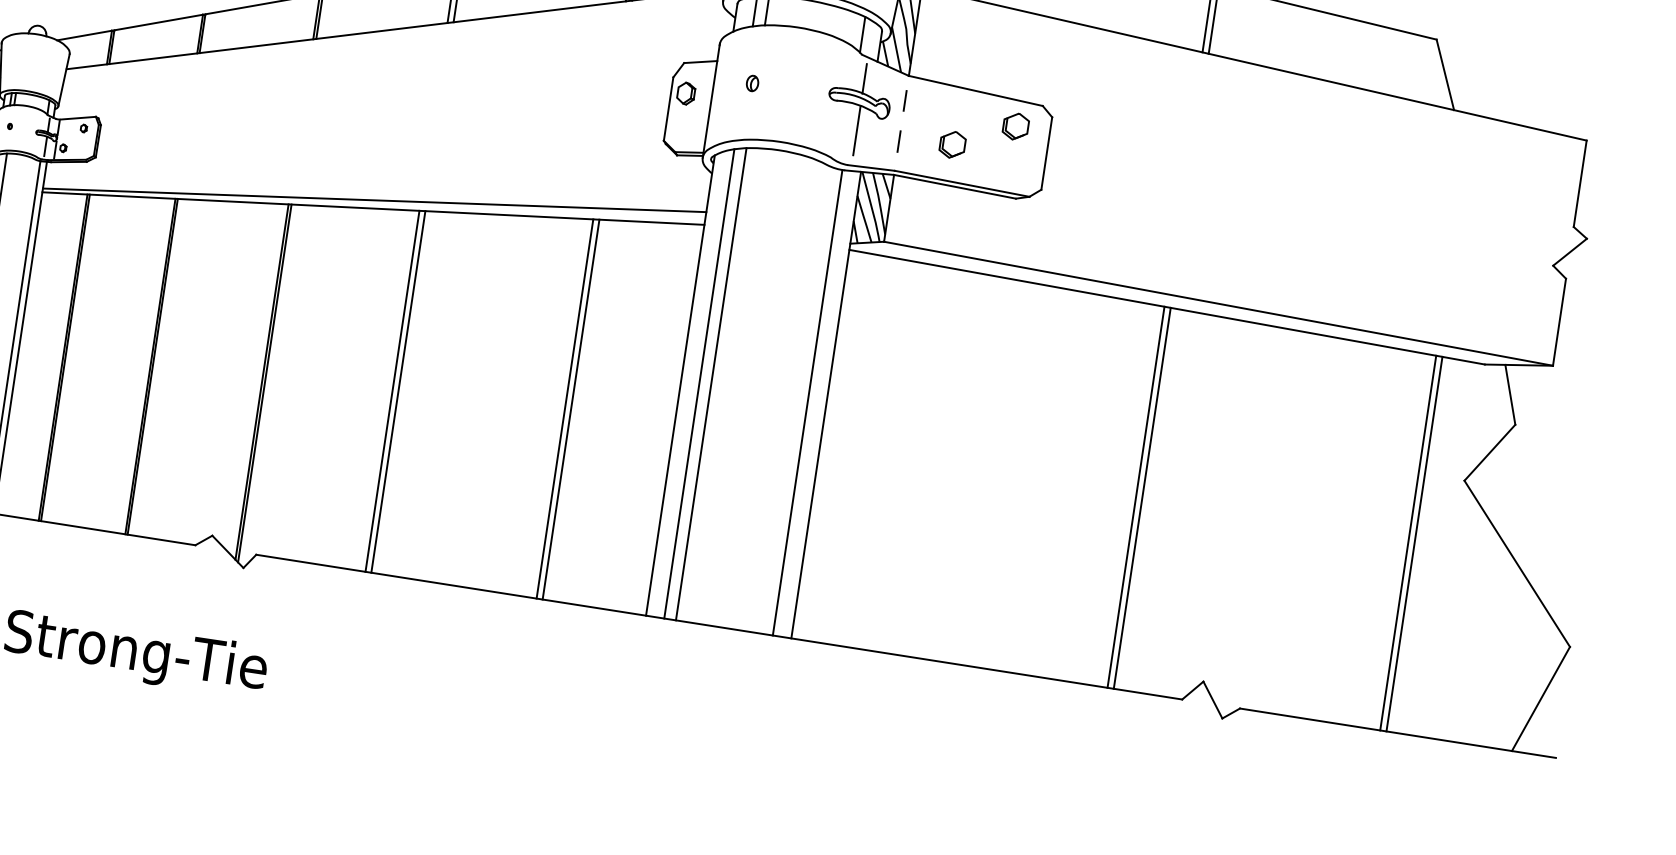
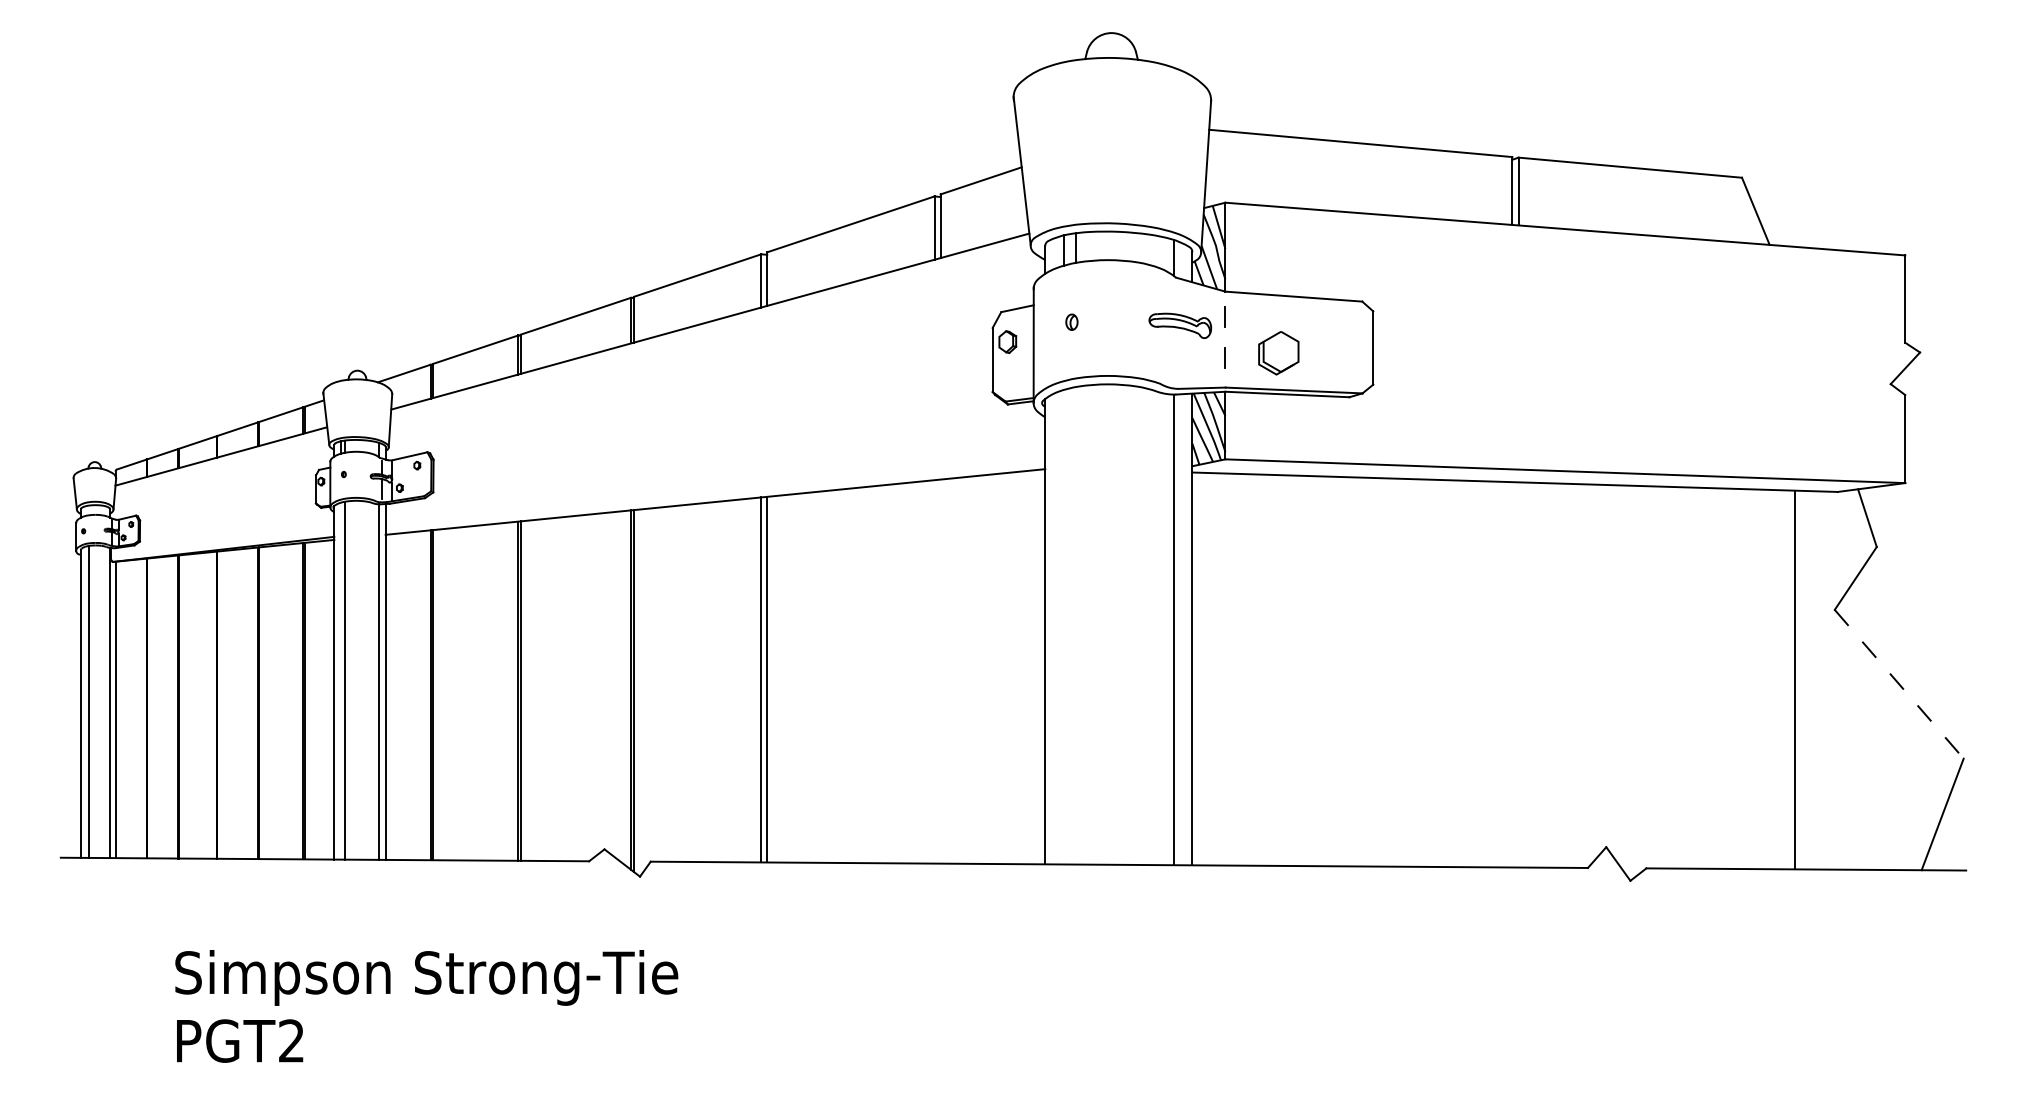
line: (864, 79) -> (1182, 301), removed
part: (1015, 127) -> (1338, 326), removed
line: (857, 130) -> (1182, 353), removed
part: (952, 144) -> (1278, 353), size x1.6
line: (374, 200) -> (715, 493), removed
line: (699, 383) -> (1063, 626), removed
line: (711, 383) -> (1075, 625), removed
line: (565, 408) -> (934, 671), removed
line: (570, 409) -> (940, 671), removed
line: (1136, 496) -> (1512, 674), removed
line: (1142, 497) -> (1518, 674), removed
line: (1408, 542) -> (1788, 679), removed
line: (1517, 564) -> (1899, 684), solid -> dashed

